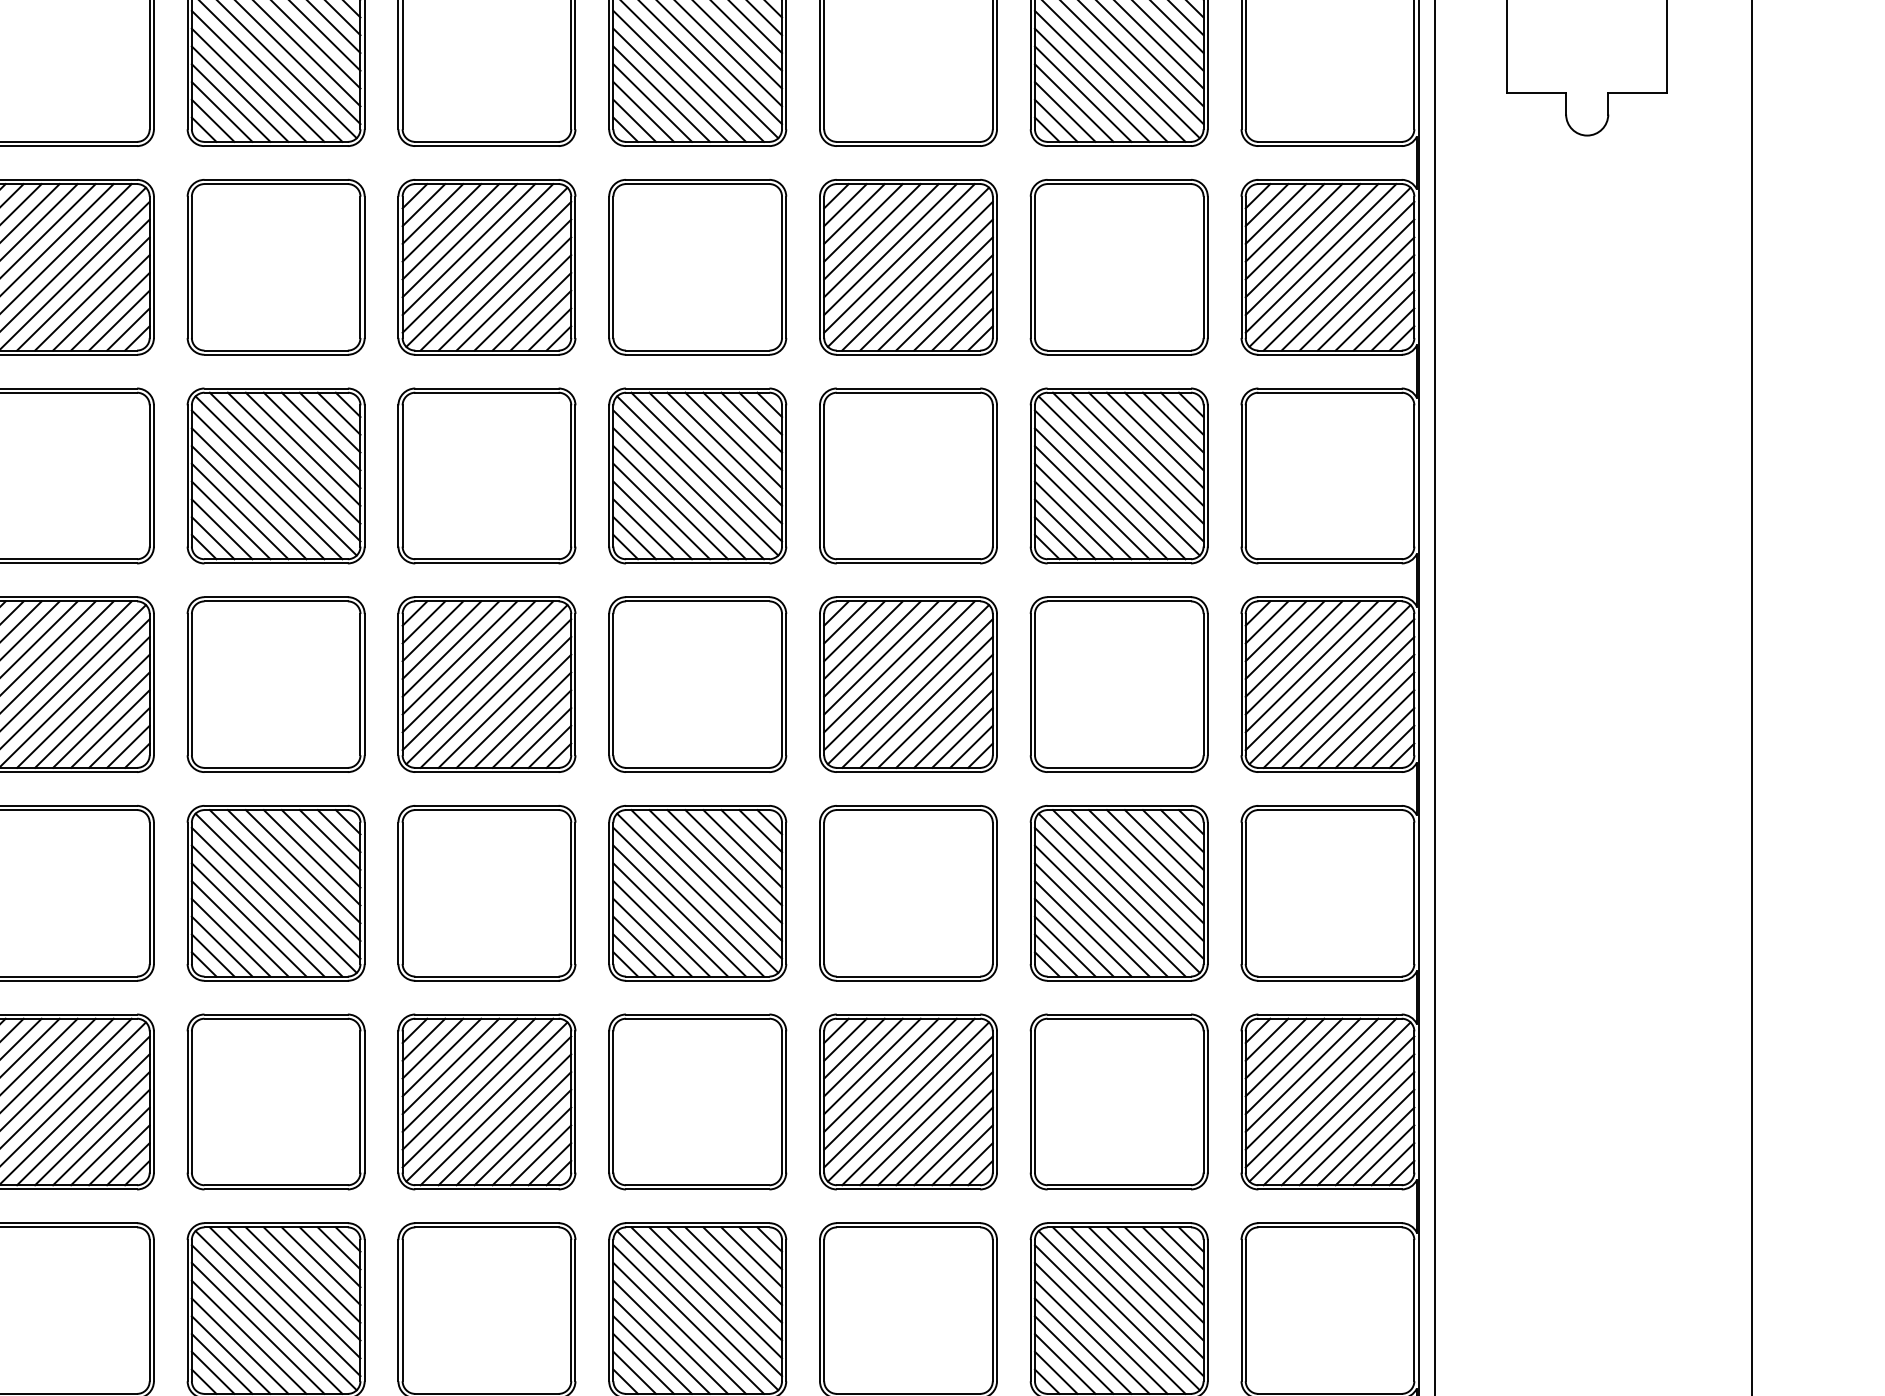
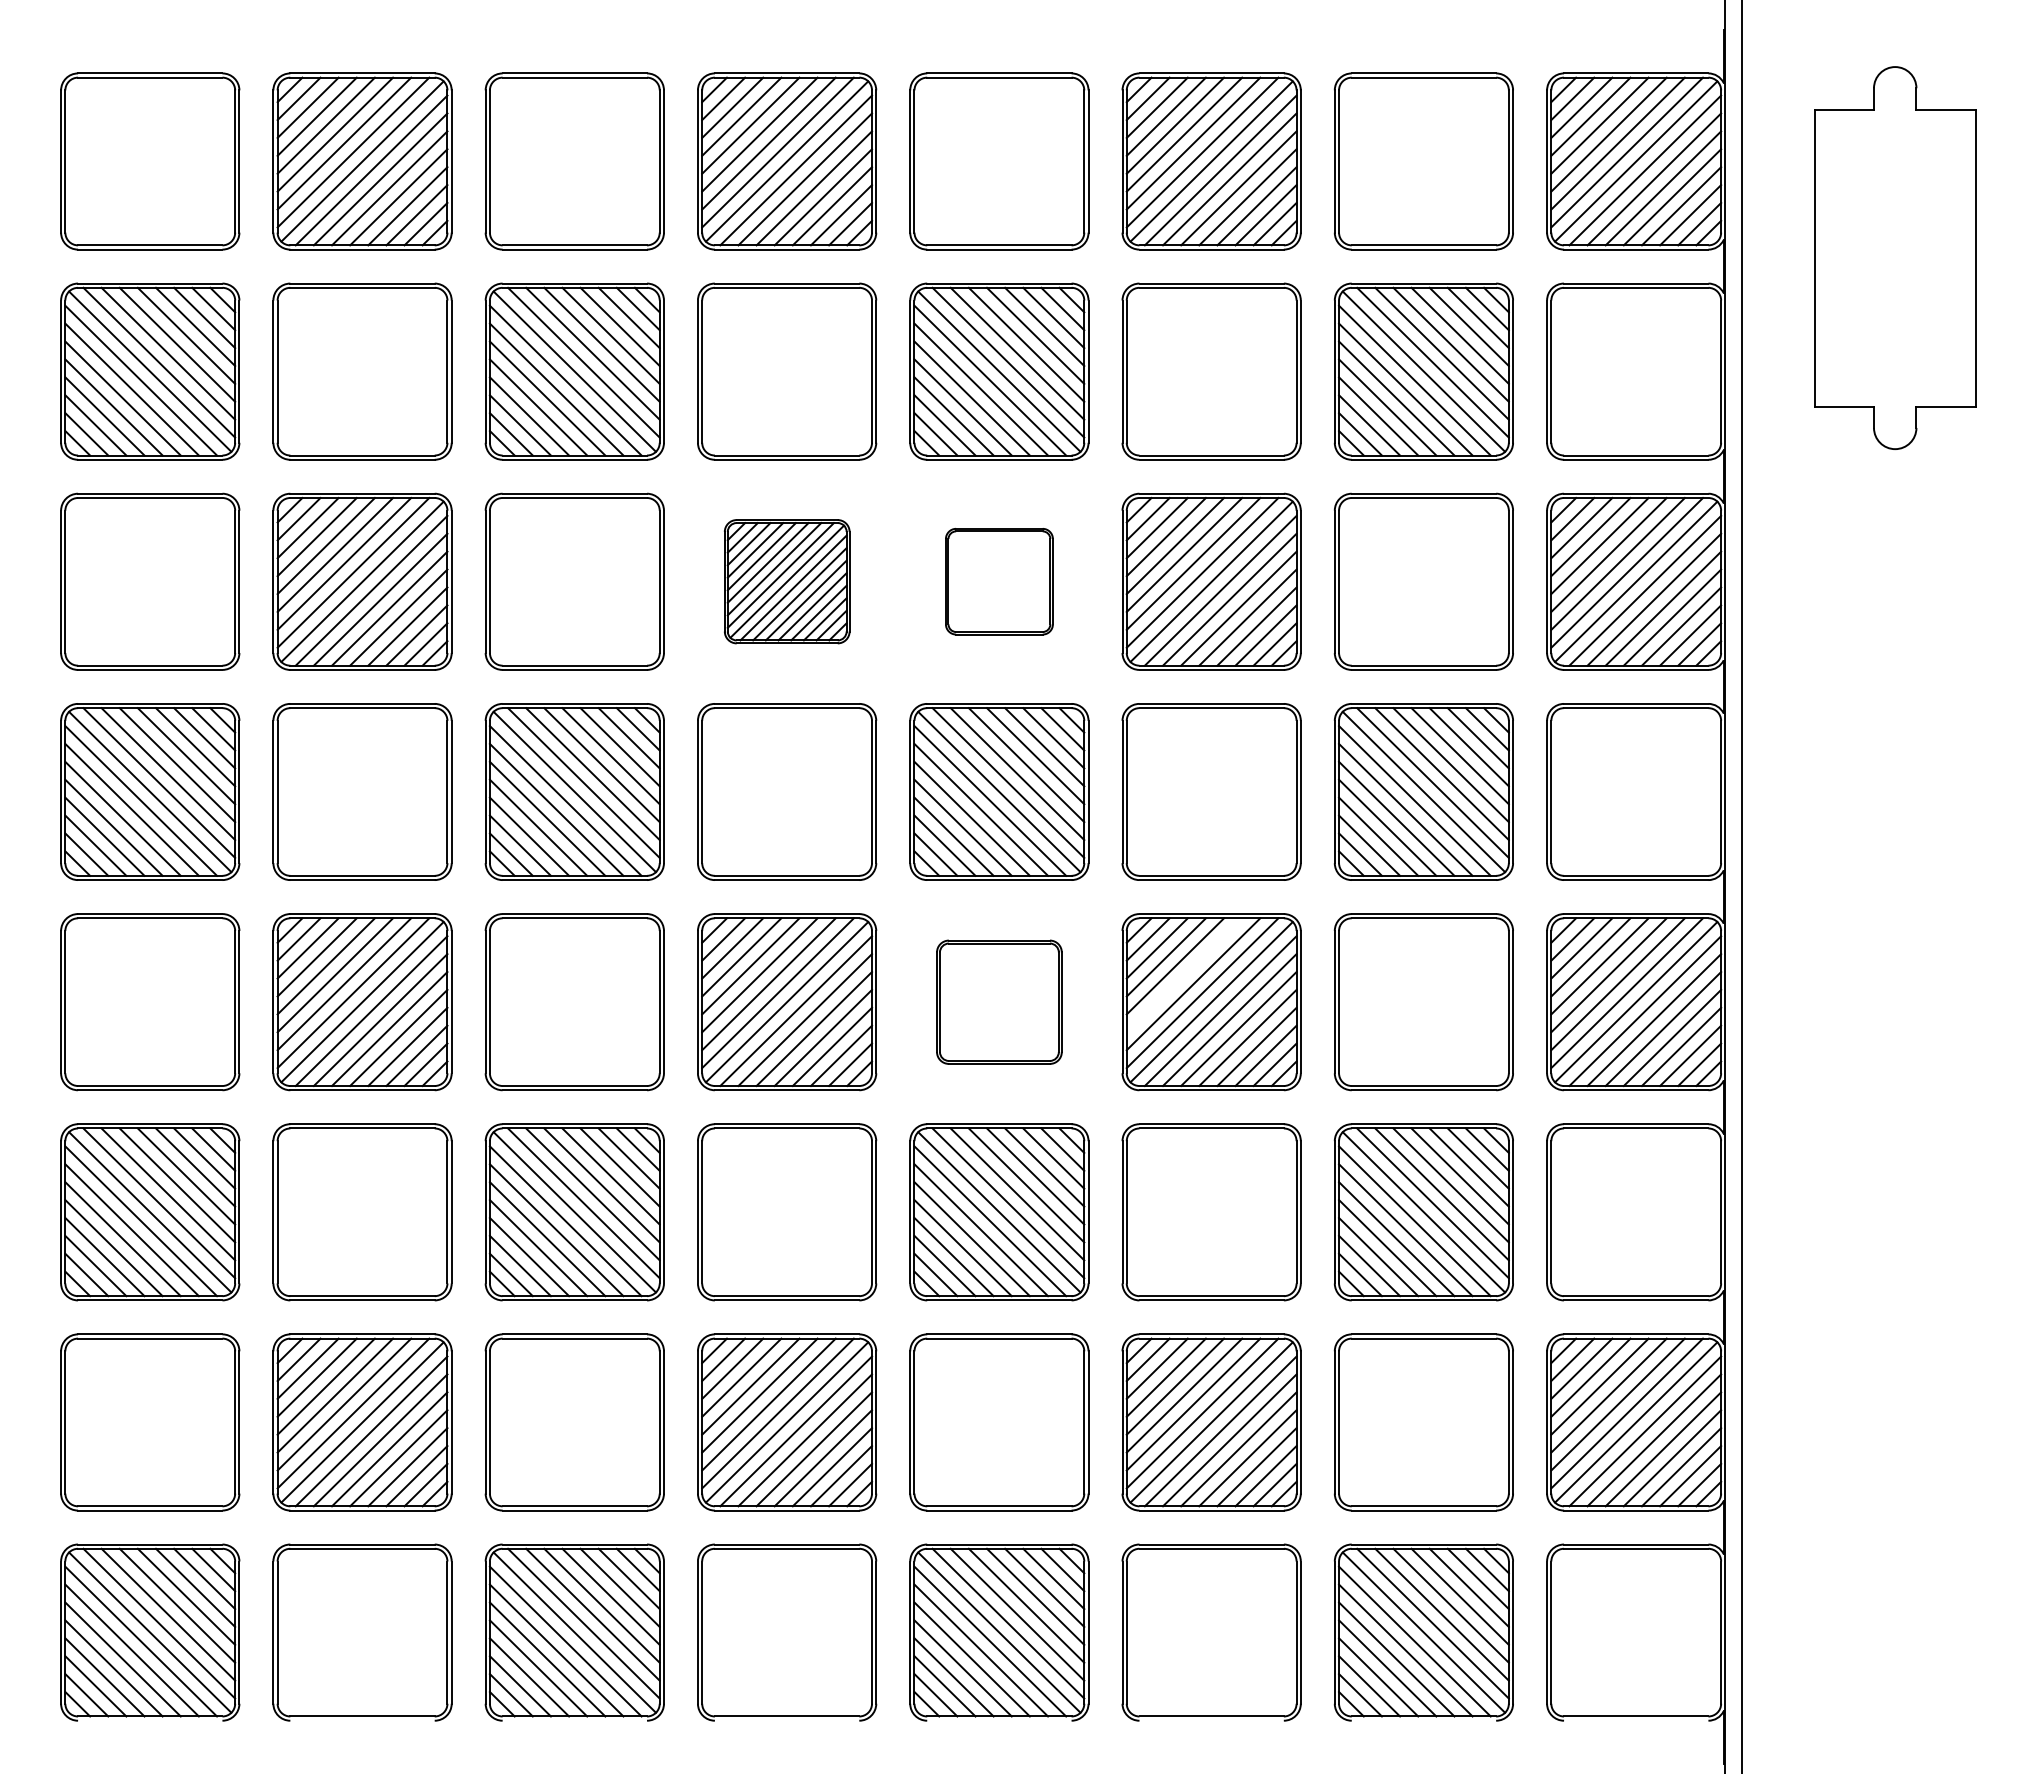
part: (487, 266) -> (787, 581), size x0.7
part: (697, 266) -> (999, 581), size x0.6
line: (881, 658) -> (1184, 975), removed
part: (697, 684) -> (999, 1002), size x0.7

